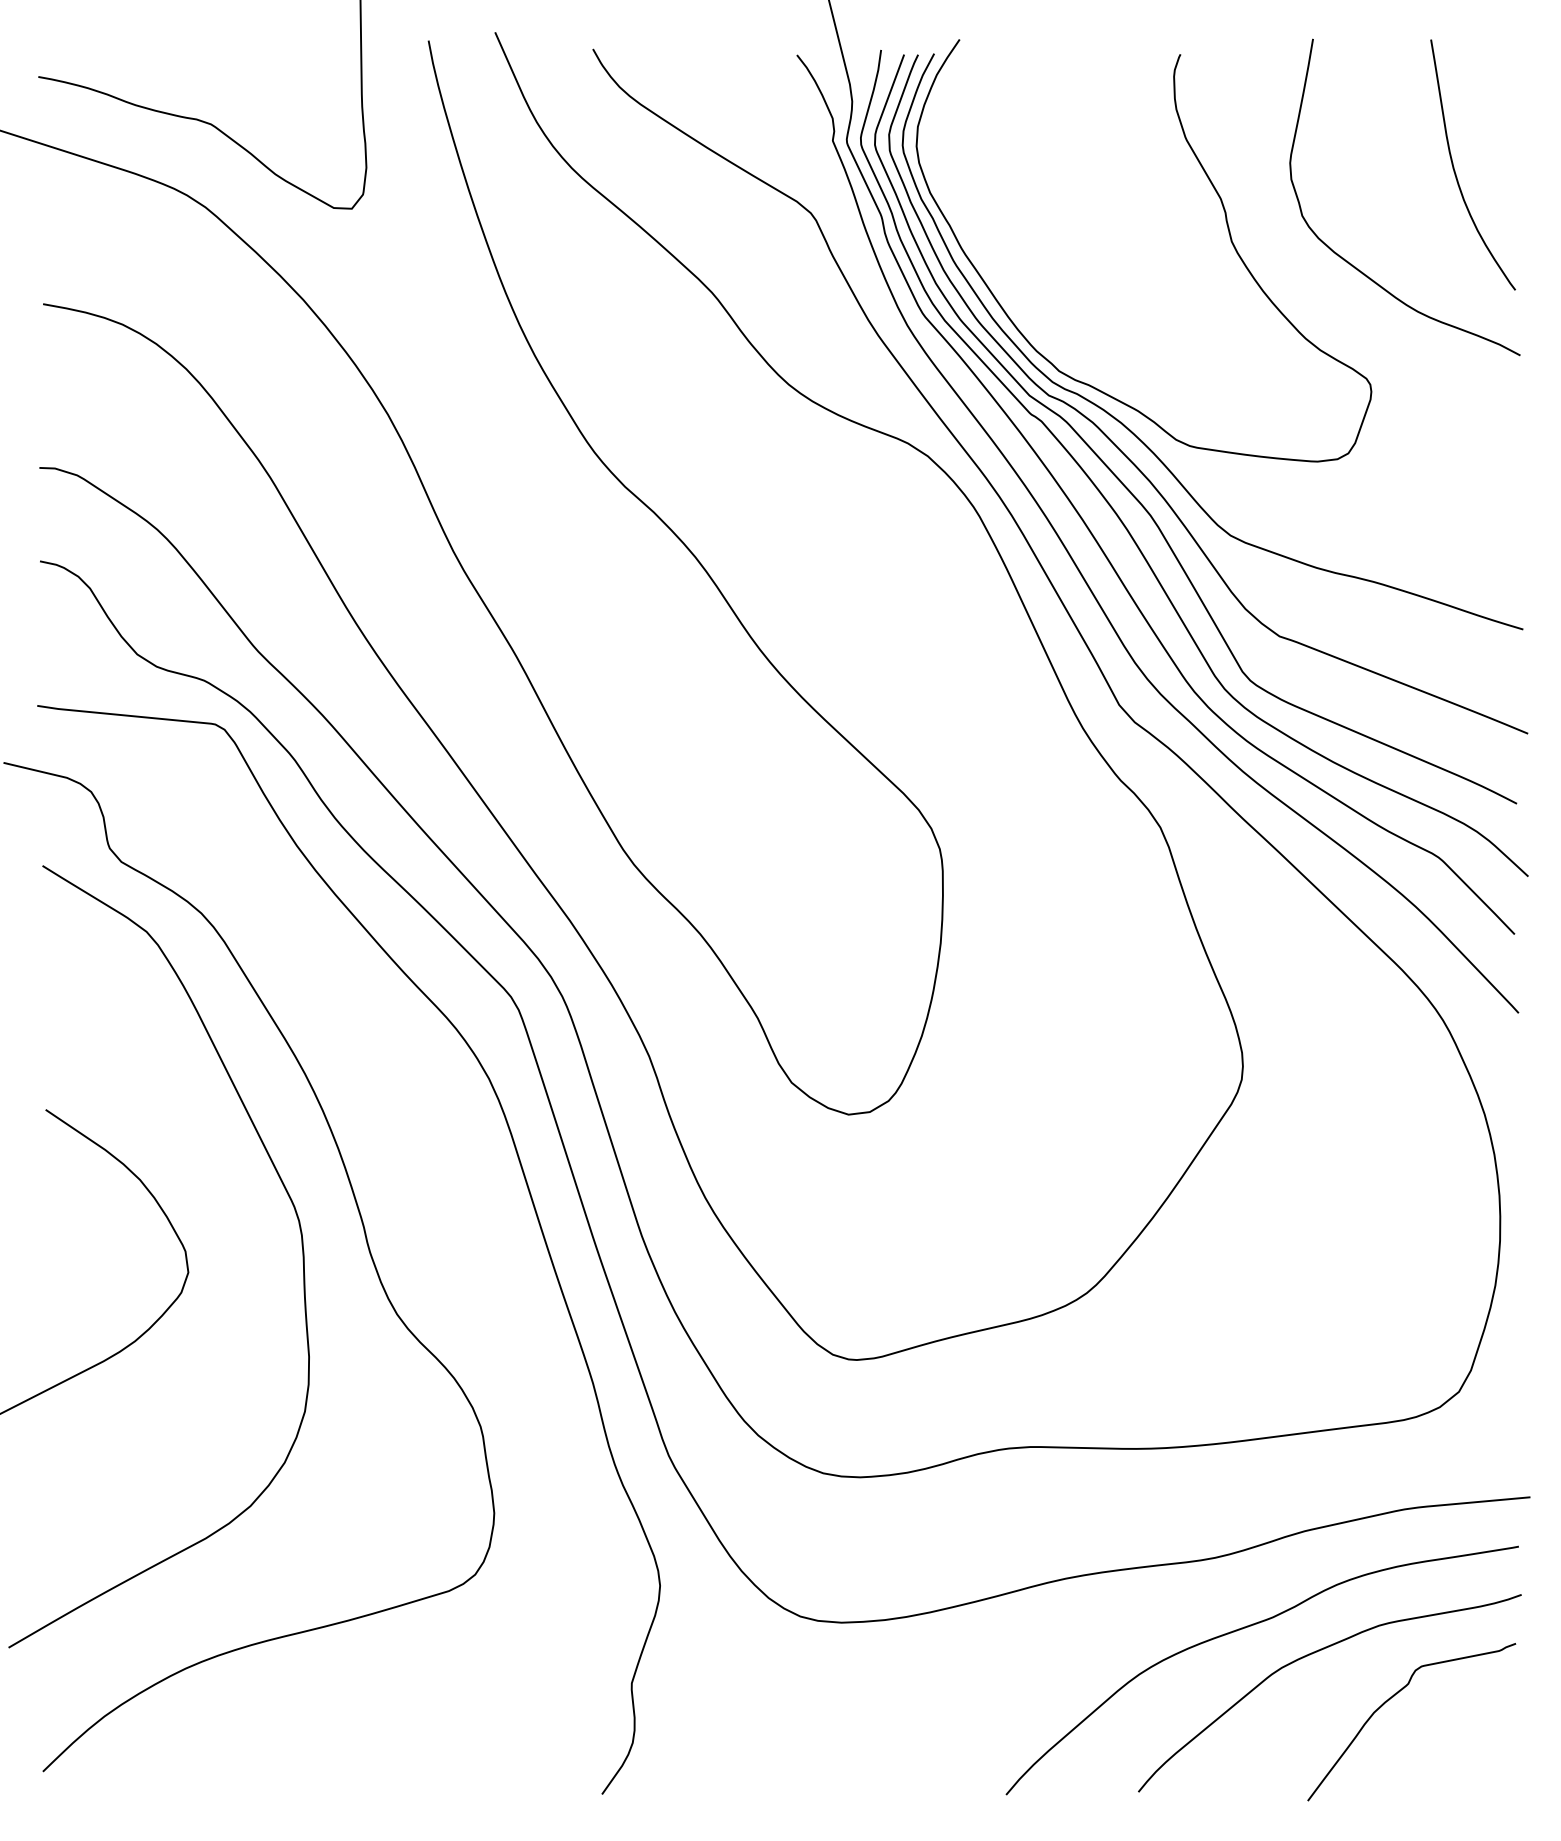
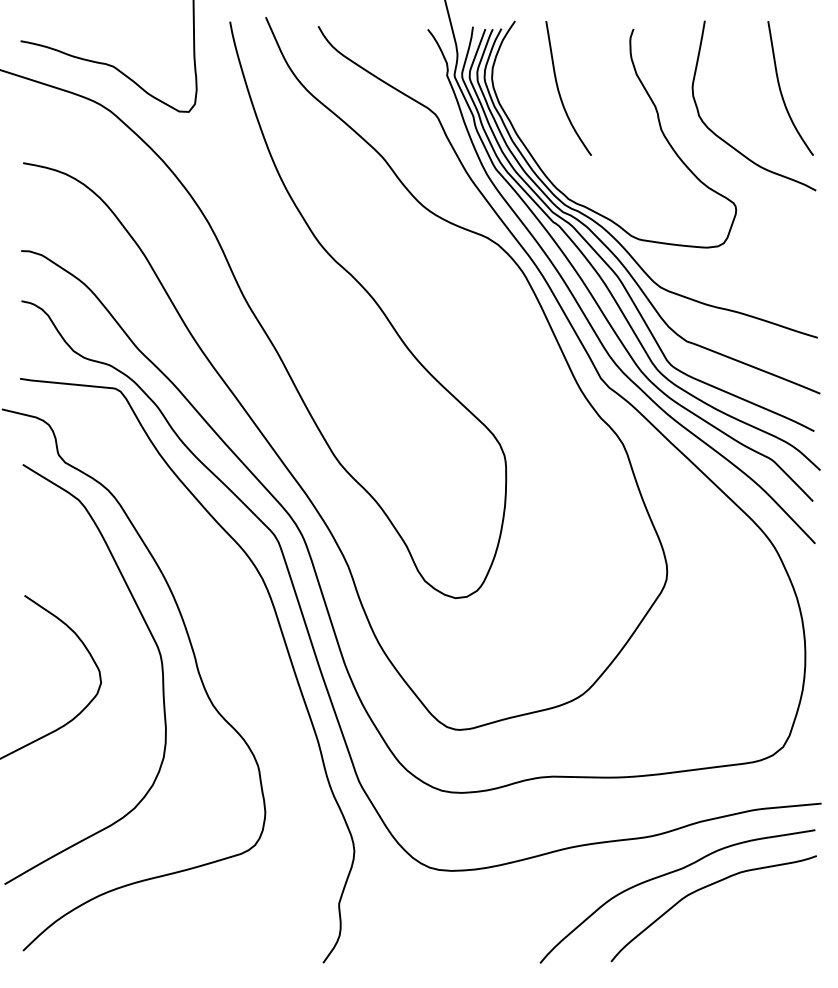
curve: (1042, 168) -> (559, 90), added
curve: (1394, 1698) -> (748, 911), removed

